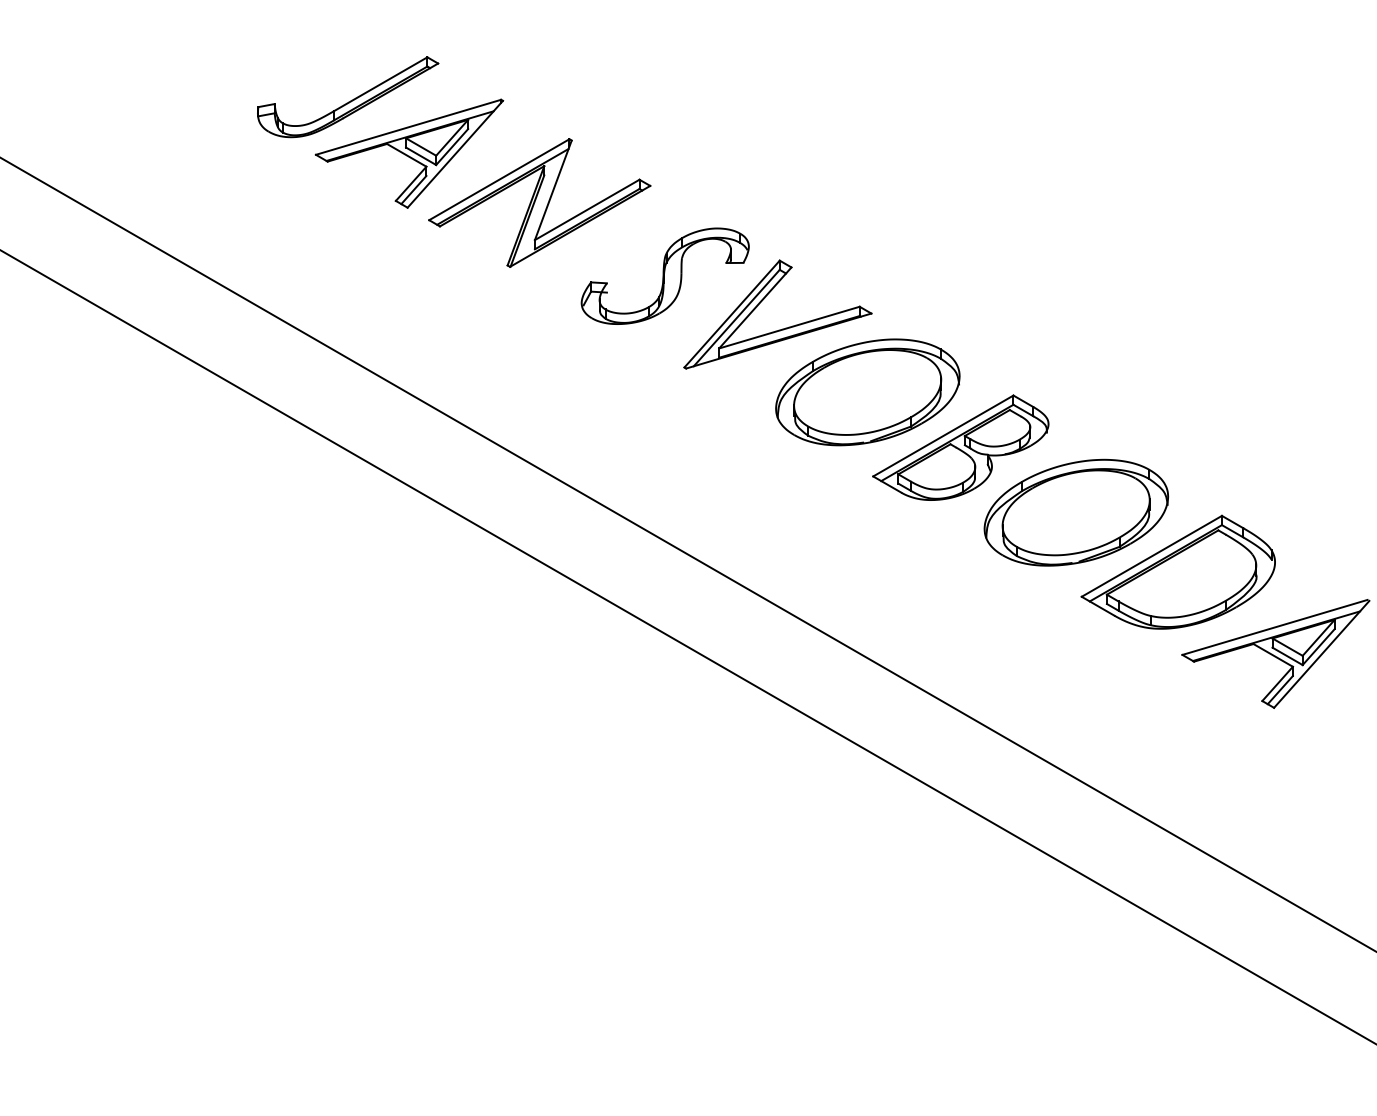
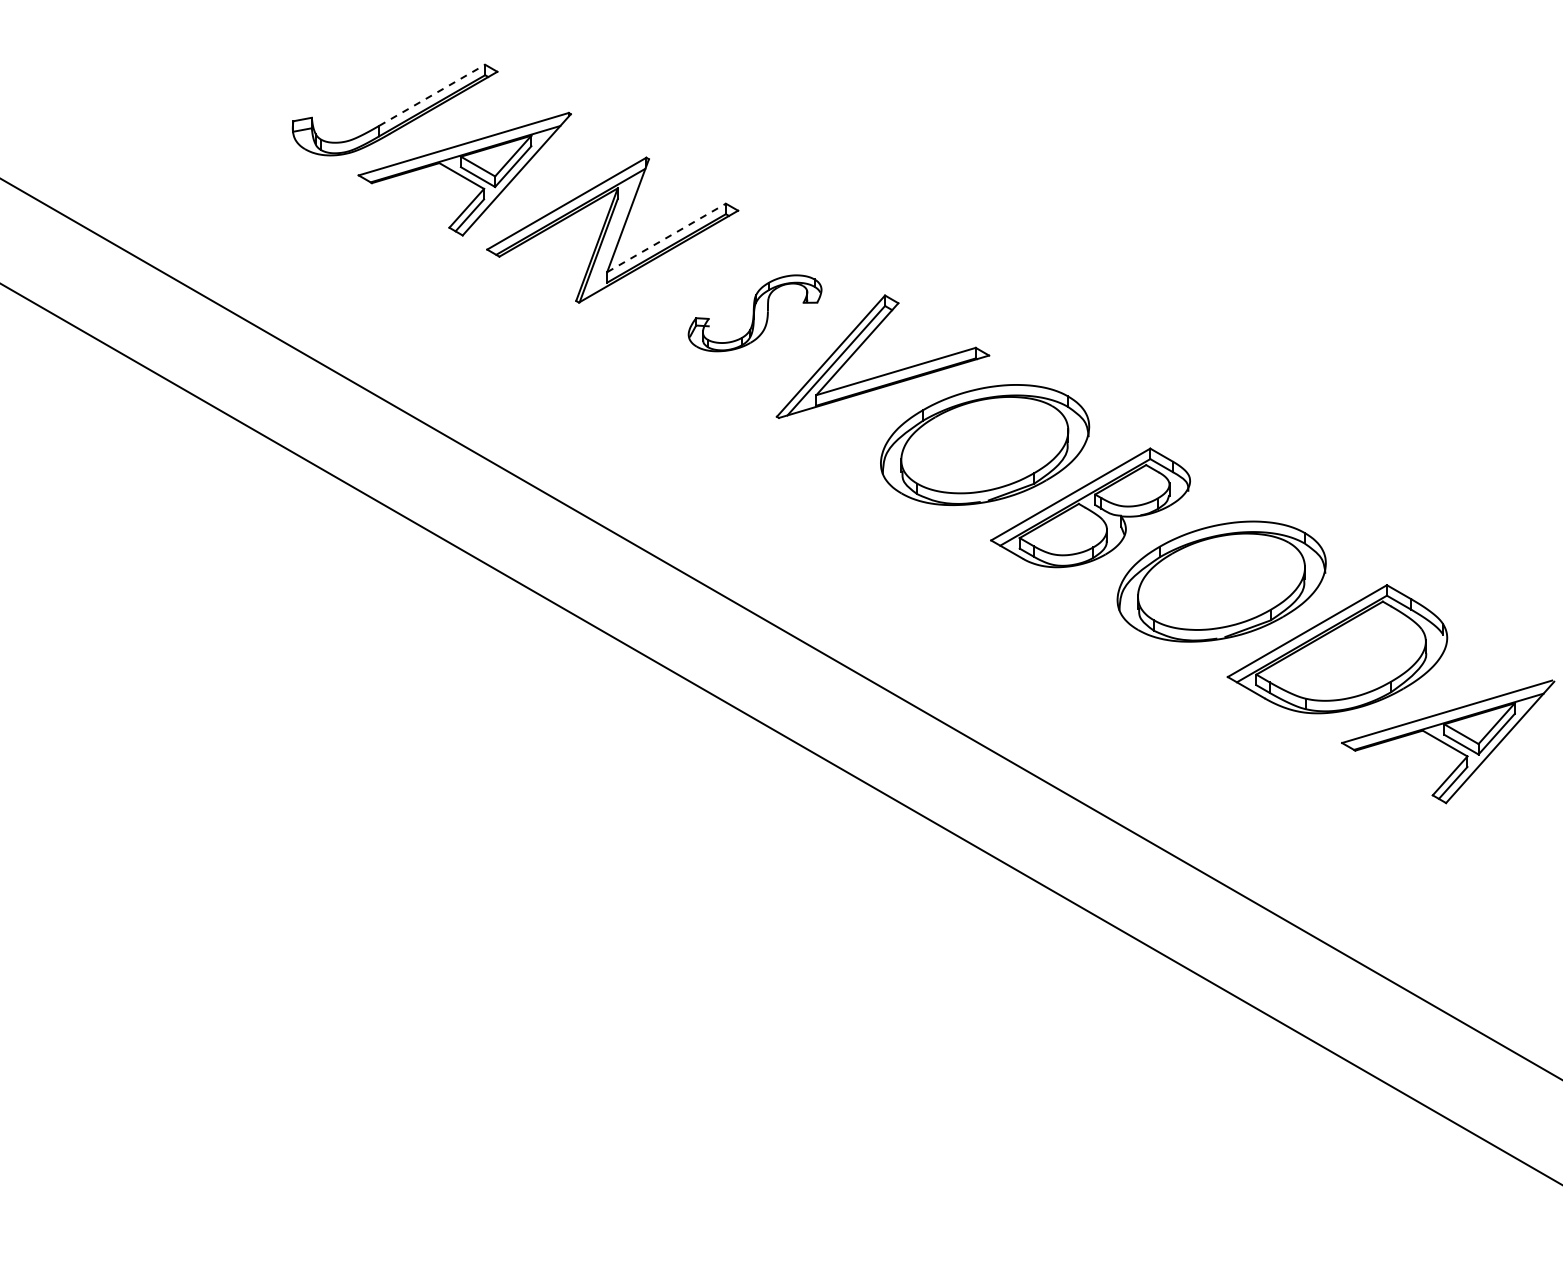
line: (380, 84) -> (432, 95), solid -> dashed
line: (587, 209) -> (666, 237), solid -> dashed
part: (664, 276) -> (754, 313), size x0.7

